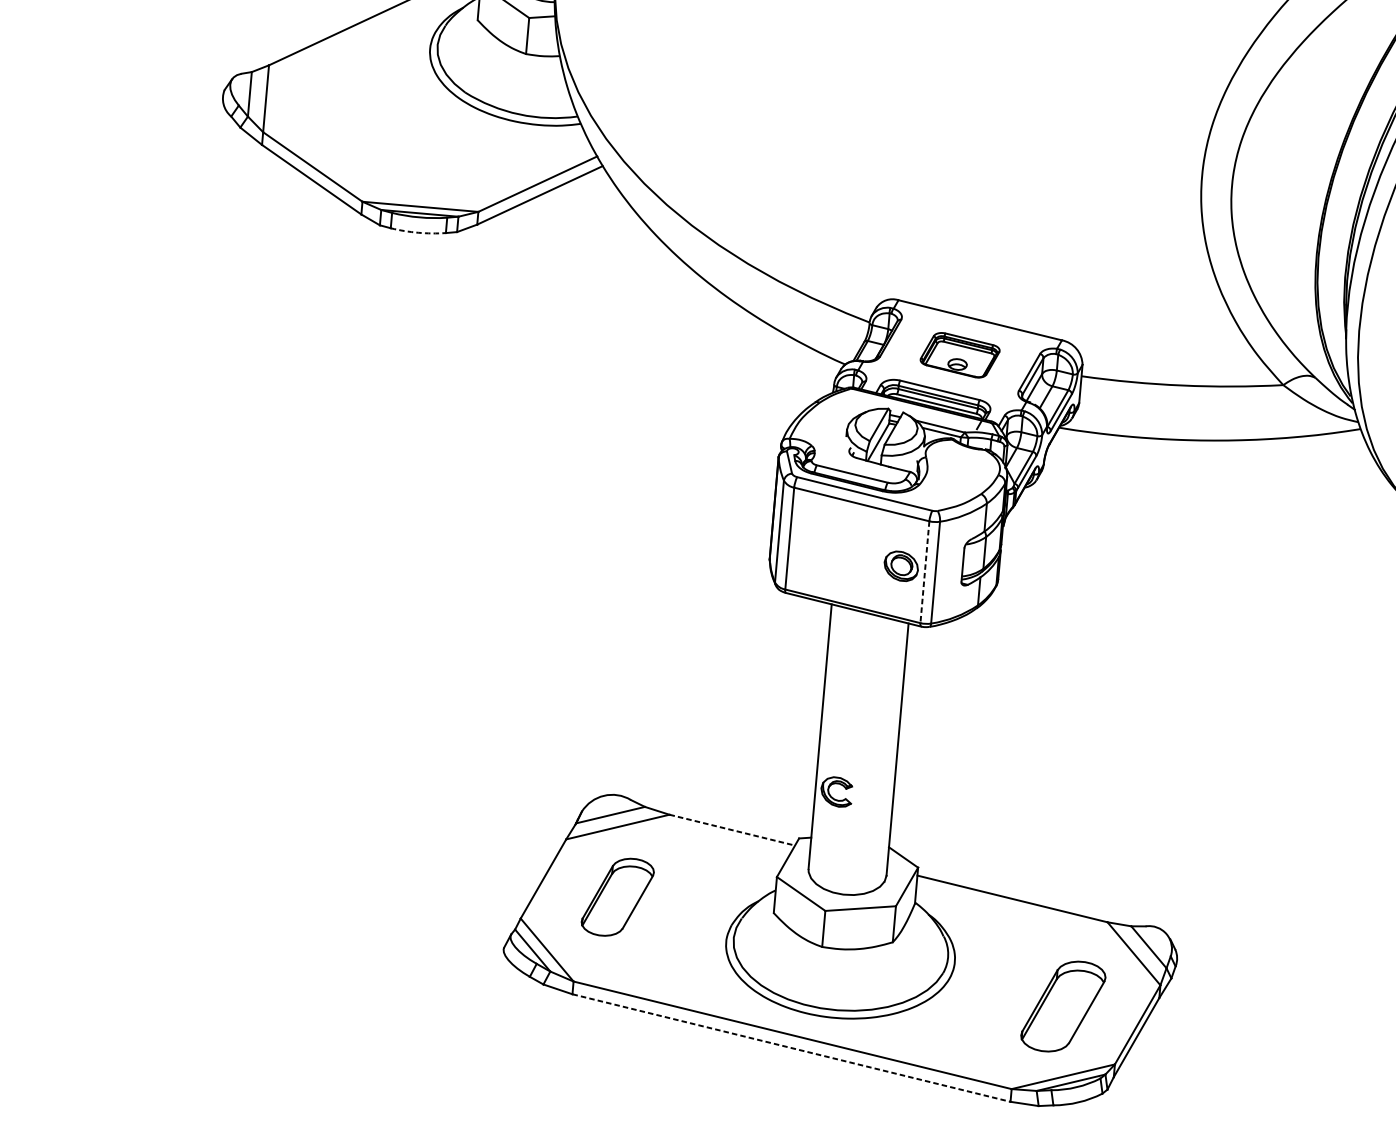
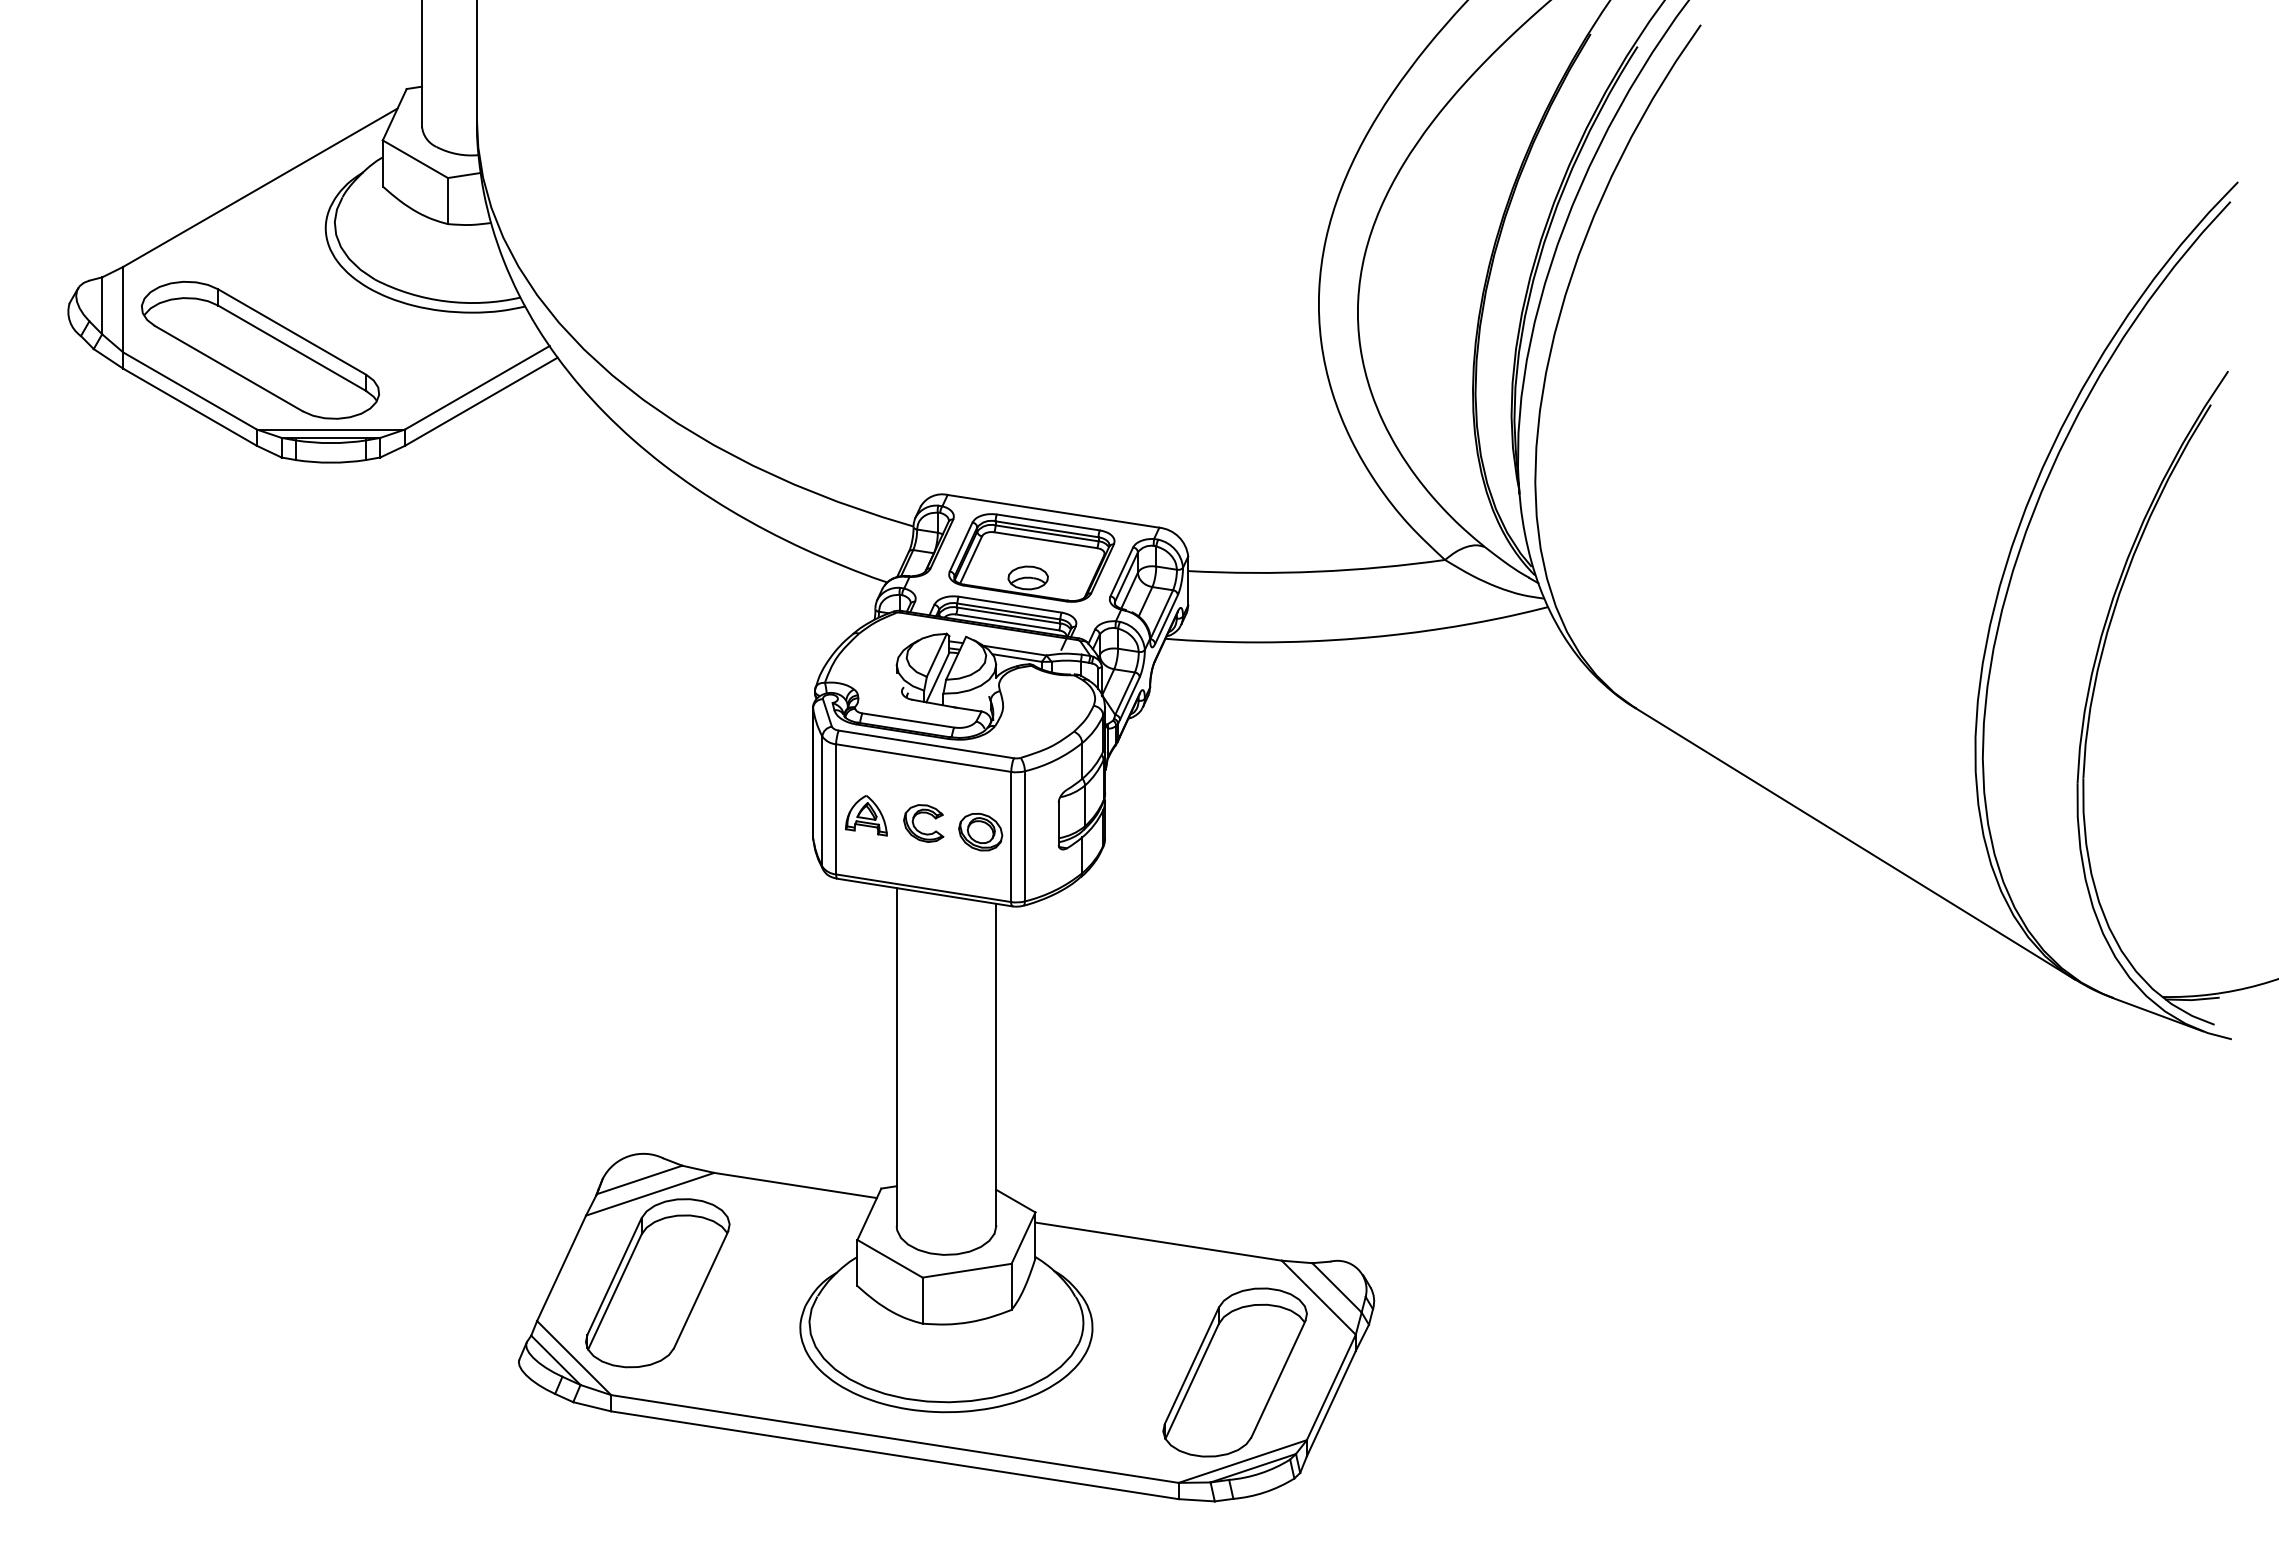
part: (370, 139) -> (260, 349), added
arc: (417, 232) -> (330, 462), dashed -> solid
part: (959, 354) -> (1031, 557), size x1.67
part: (813, 545) -> (866, 815), added
line: (925, 572) -> (1011, 837), dashed -> solid
part: (830, 794) -> (916, 827), moved
line: (732, 830) -> (796, 1185), dashed -> solid
part: (617, 897) -> (657, 1283), size x1.67
part: (1062, 1006) -> (1234, 1372), size x1.43
line: (791, 1048) -> (895, 1455), dashed -> solid

